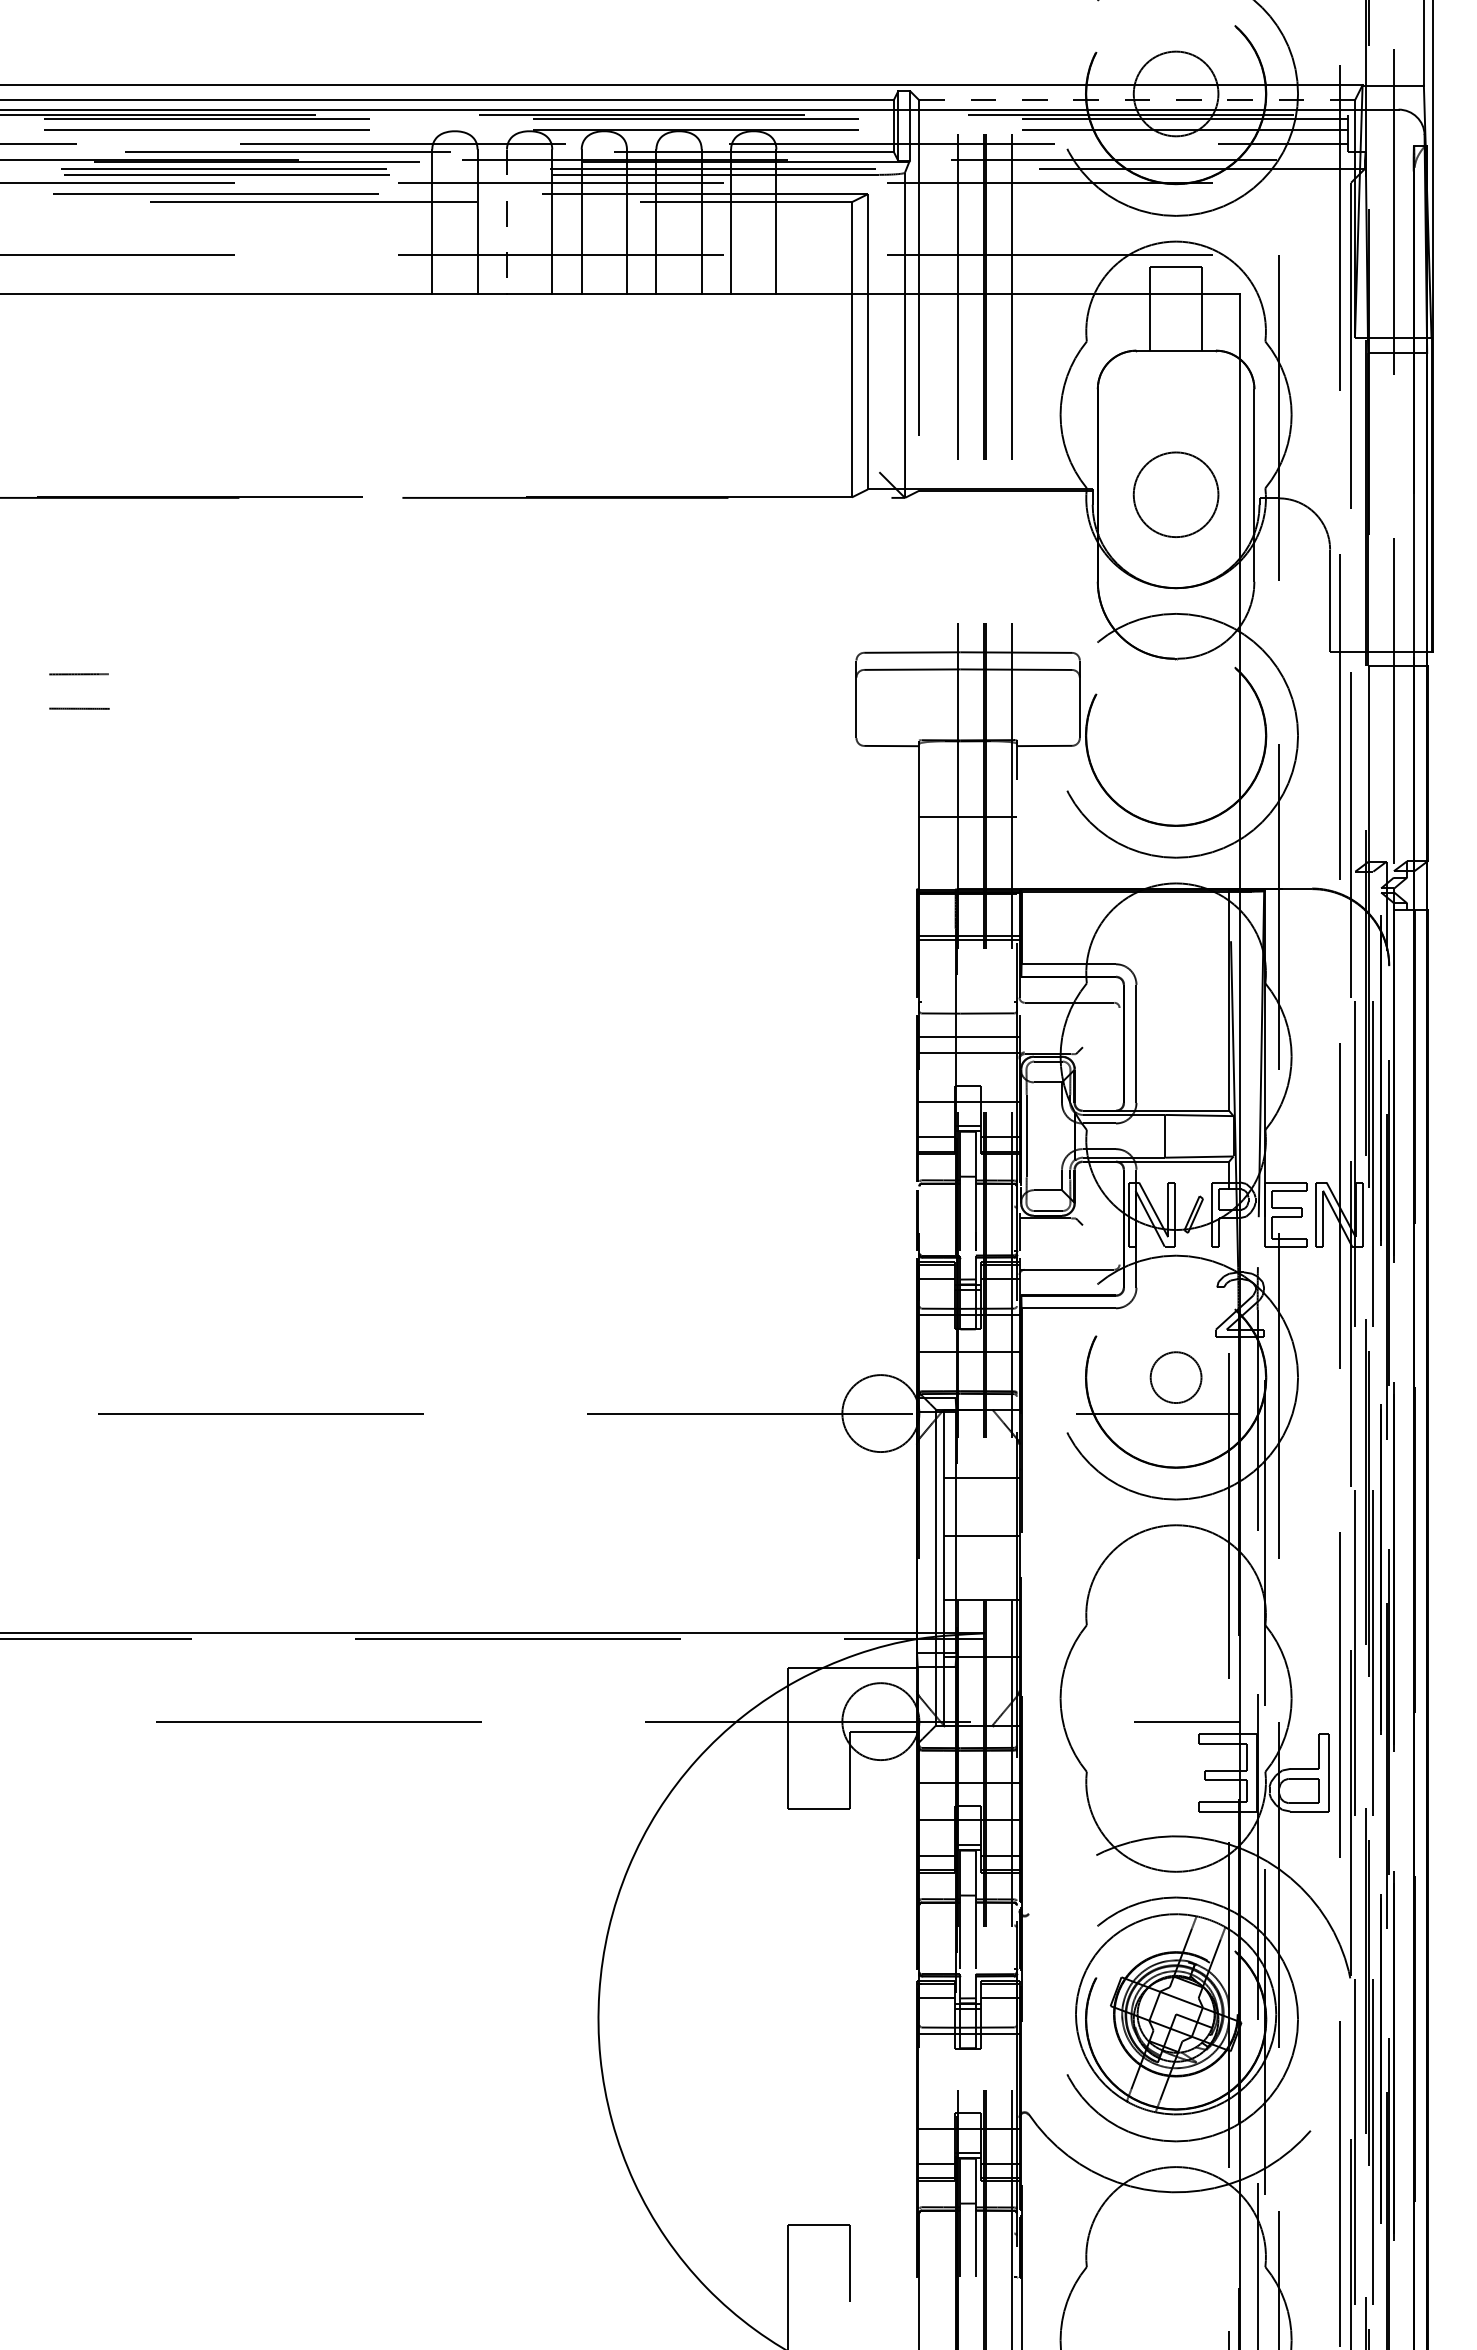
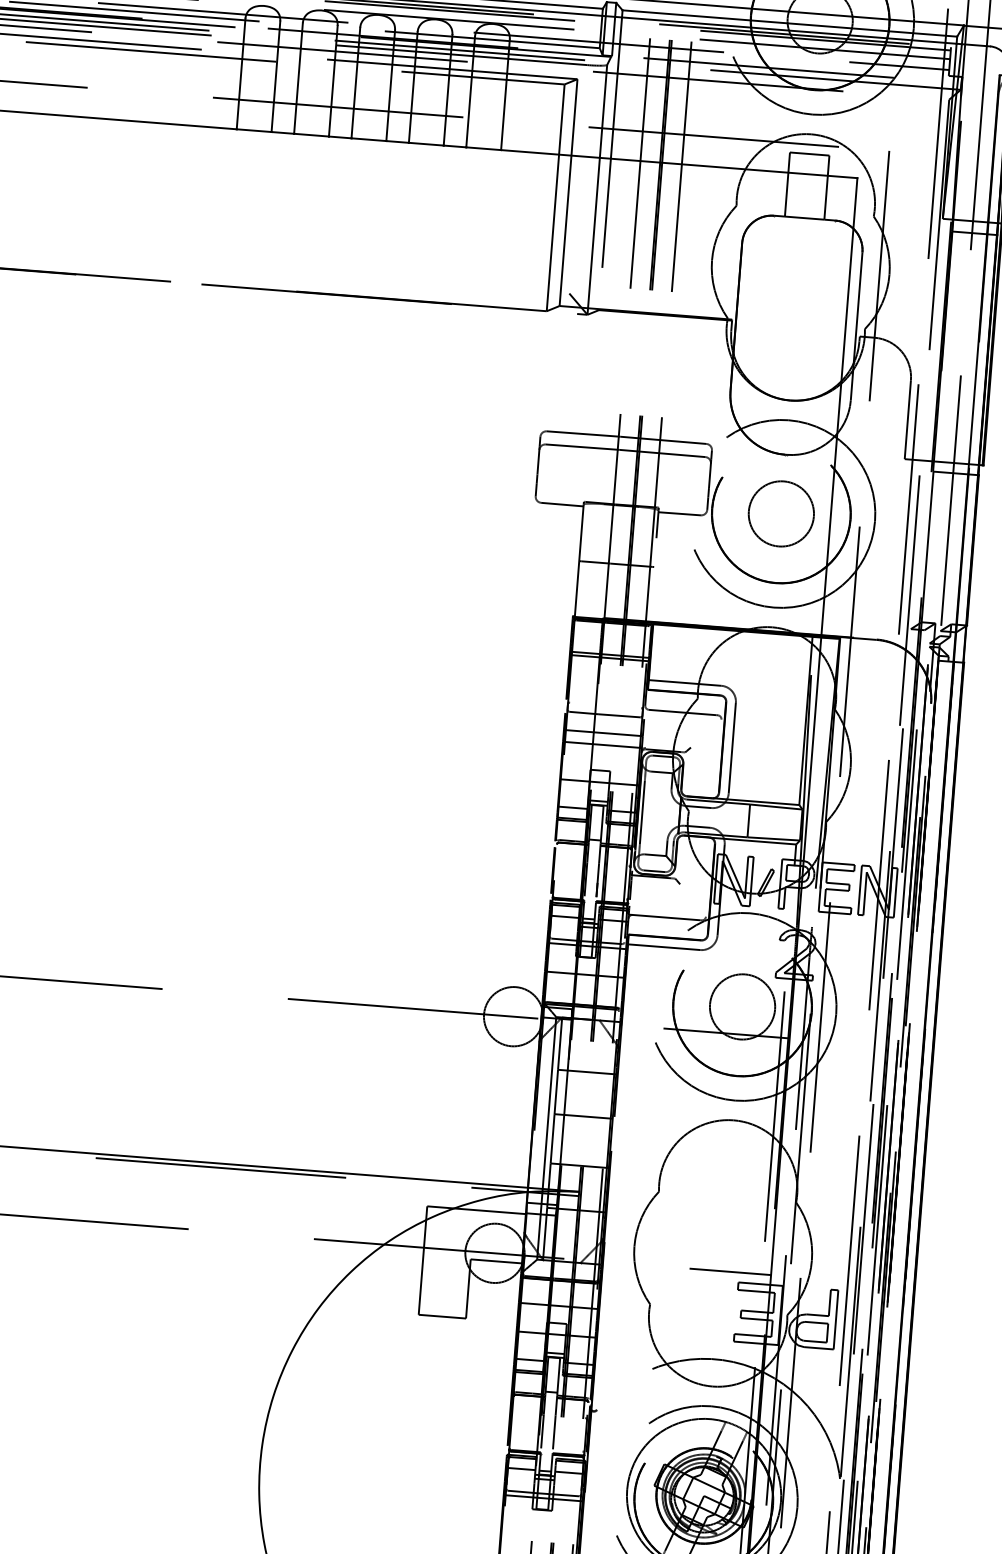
line: (1137, 100) -> (790, 23), dashed -> solid
line: (506, 221) -> (298, 78), dashed -> solid
circle: (1175, 494) -> (780, 513), moved
circle: (1175, 1377) -> (742, 1006), size x1.67

